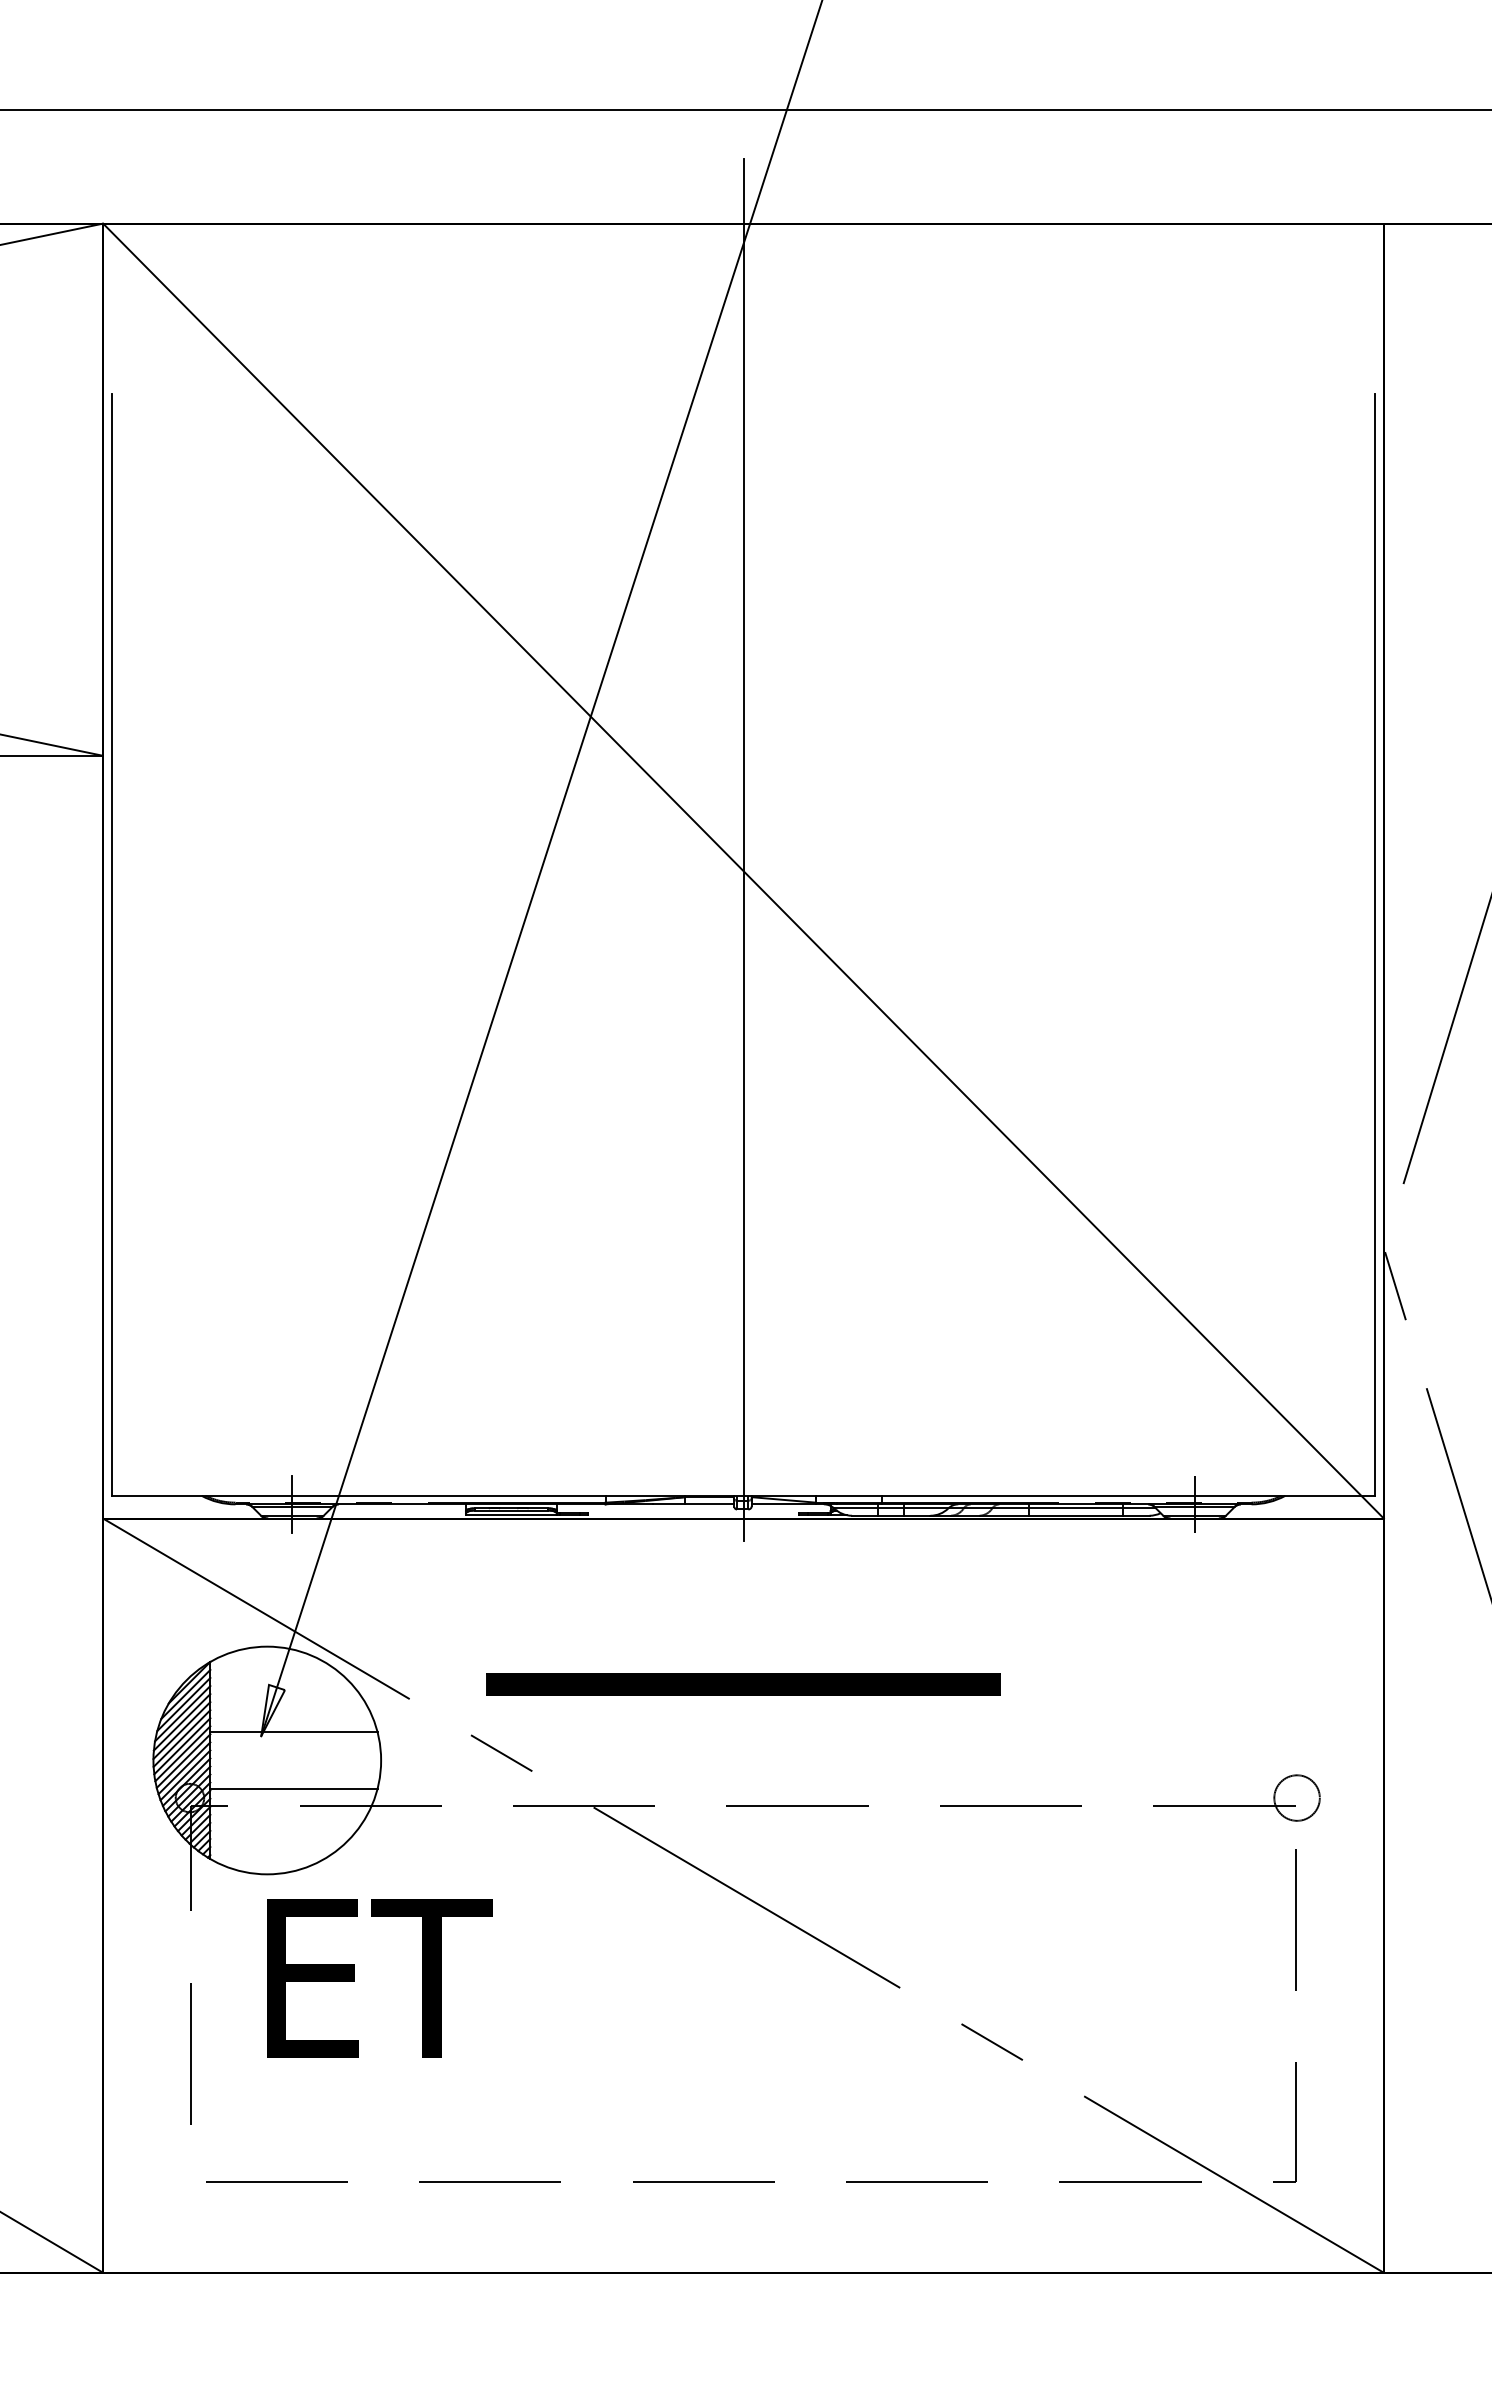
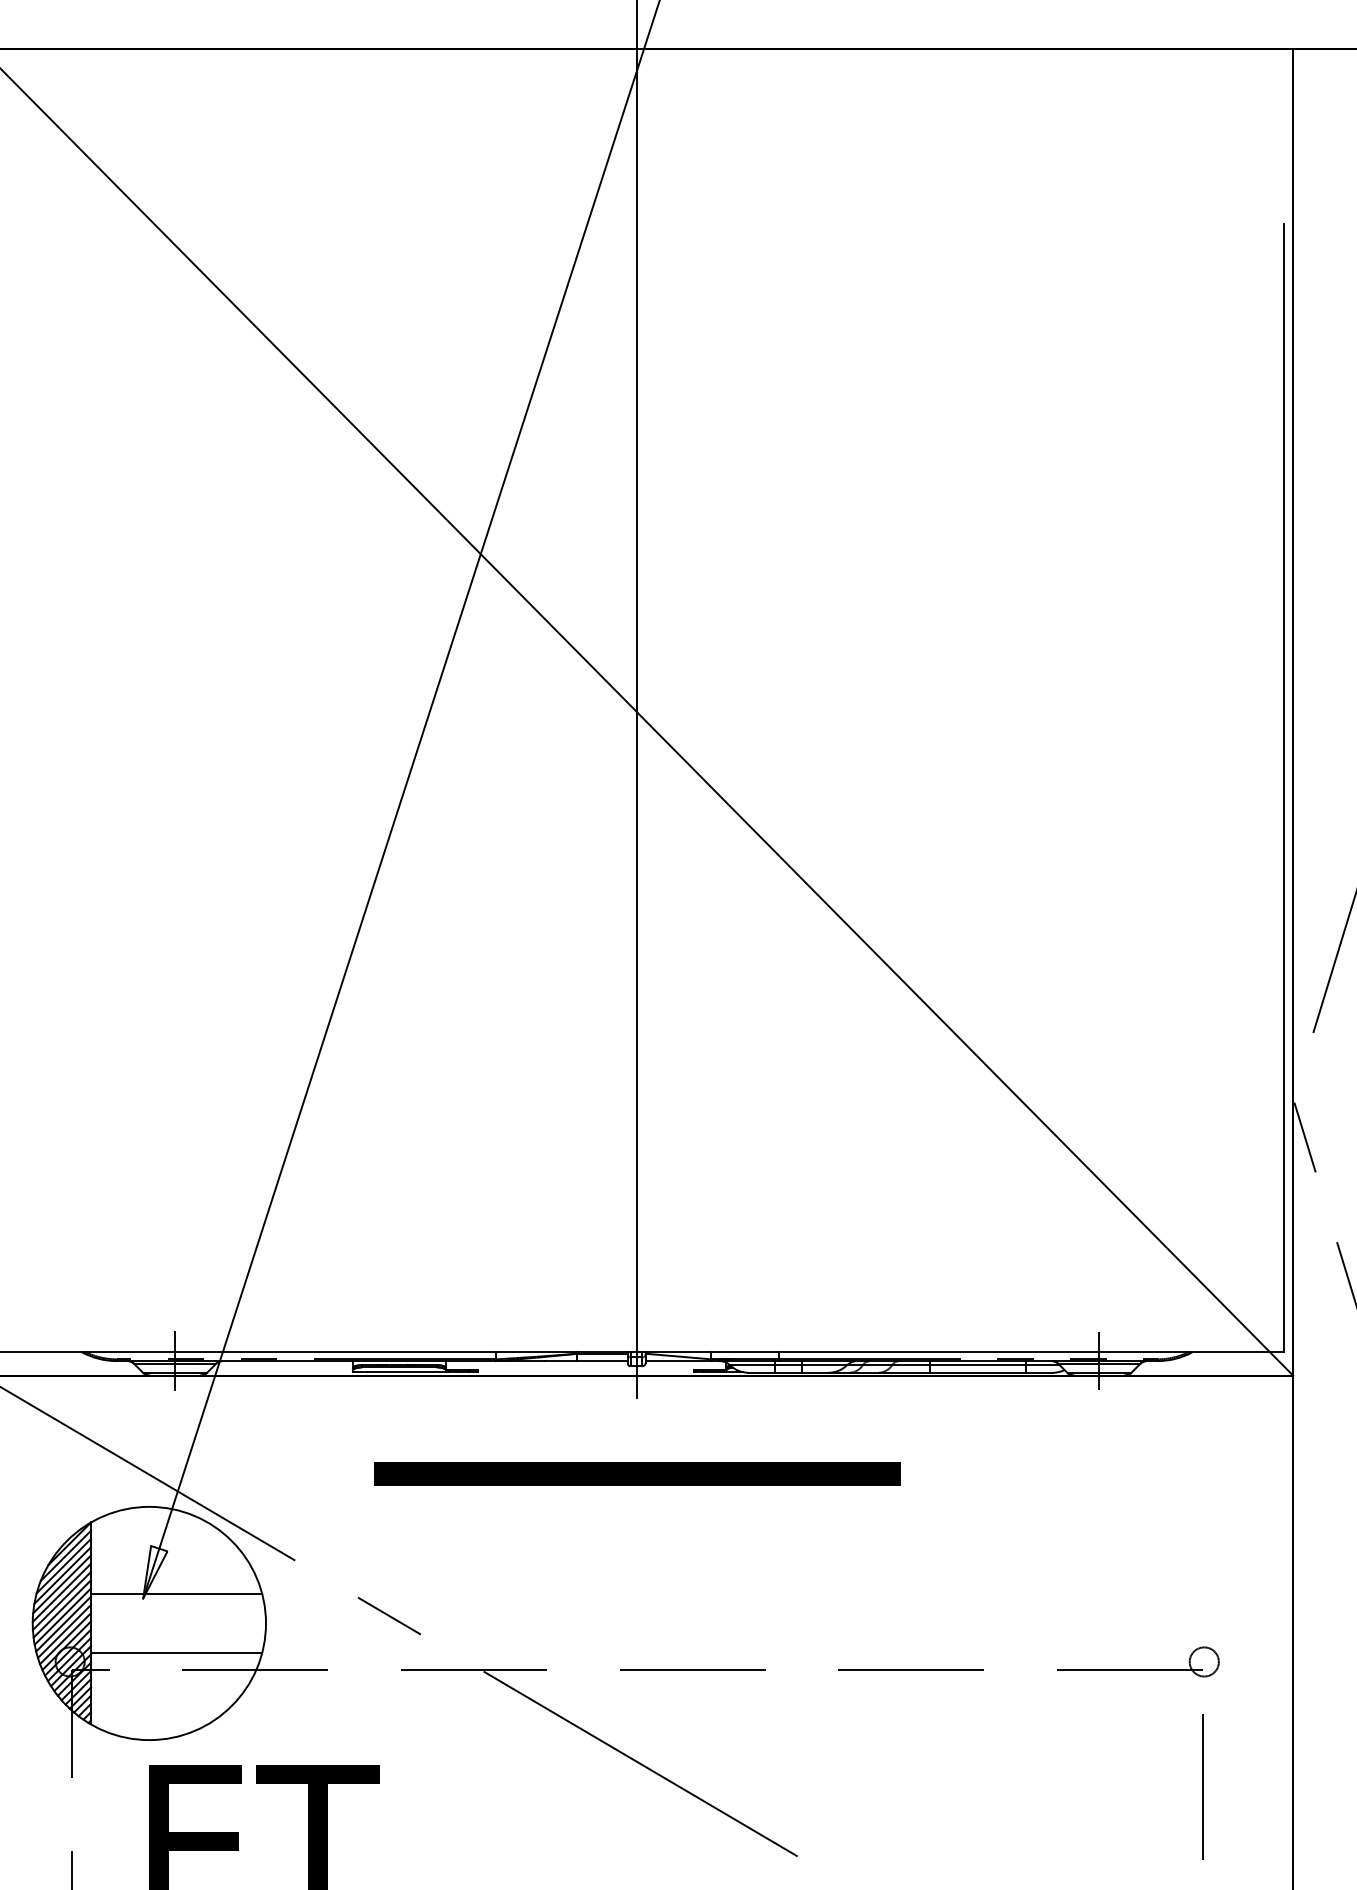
part: (743, 1684) -> (637, 1473), moved
circle: (1296, 1797) -> (1203, 1661), size x0.62

